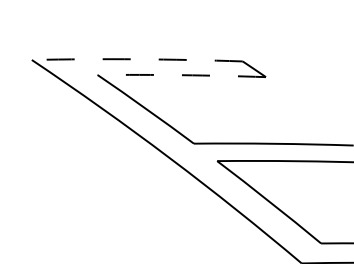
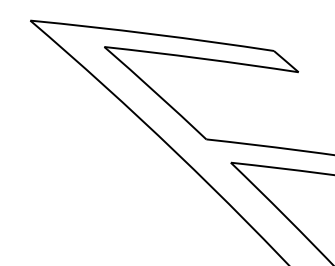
arc: (137, 59) -> (152, 34), dashed -> solid
arc: (181, 75) -> (201, 58), dashed -> solid

